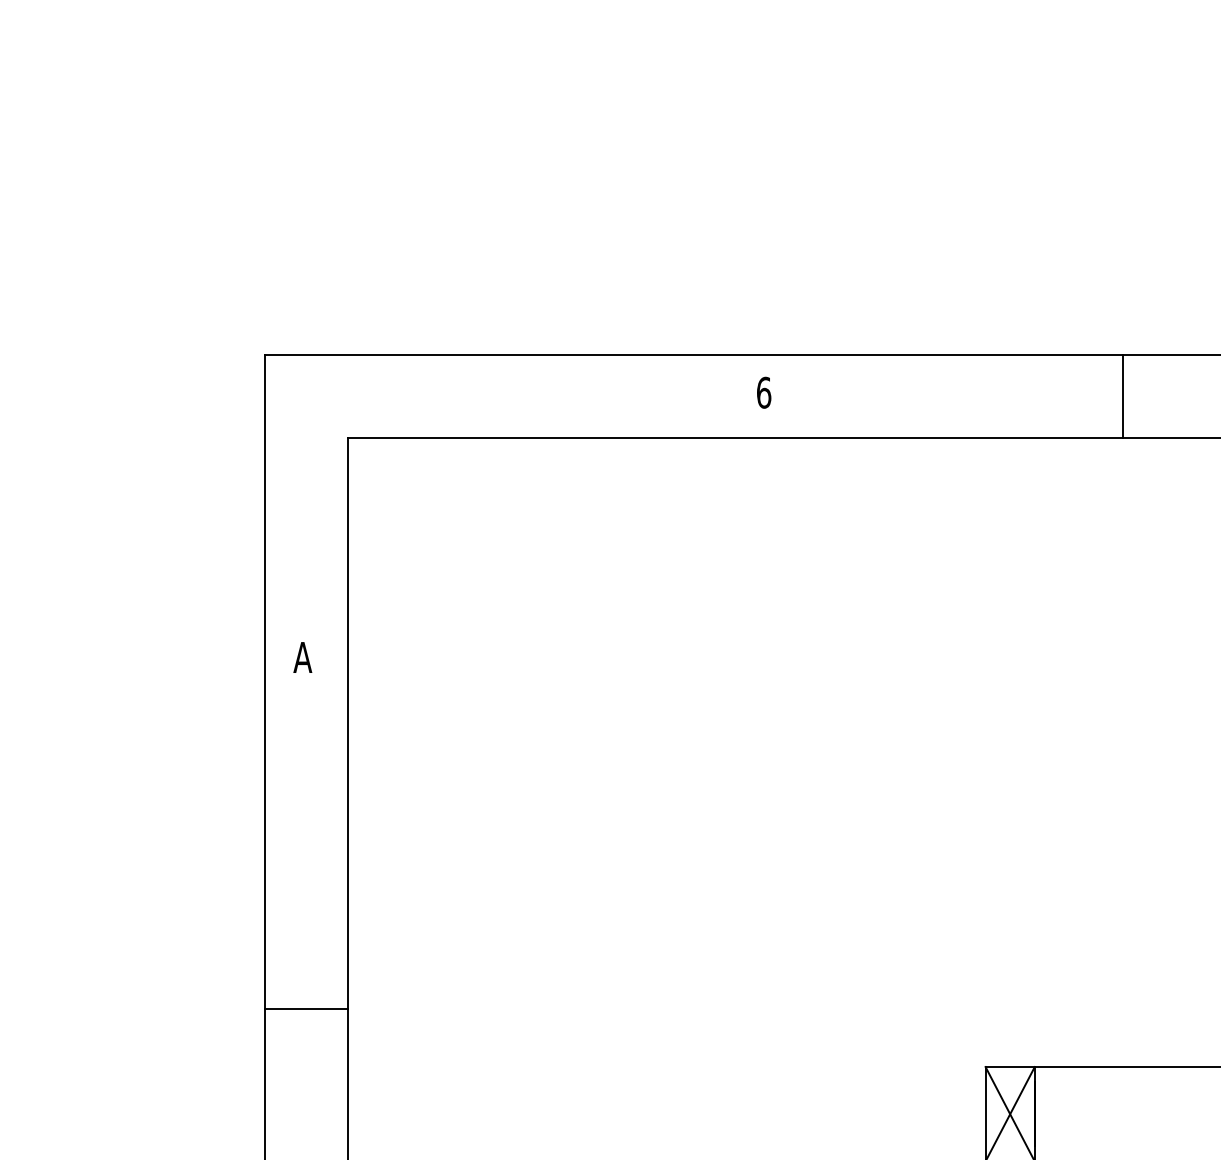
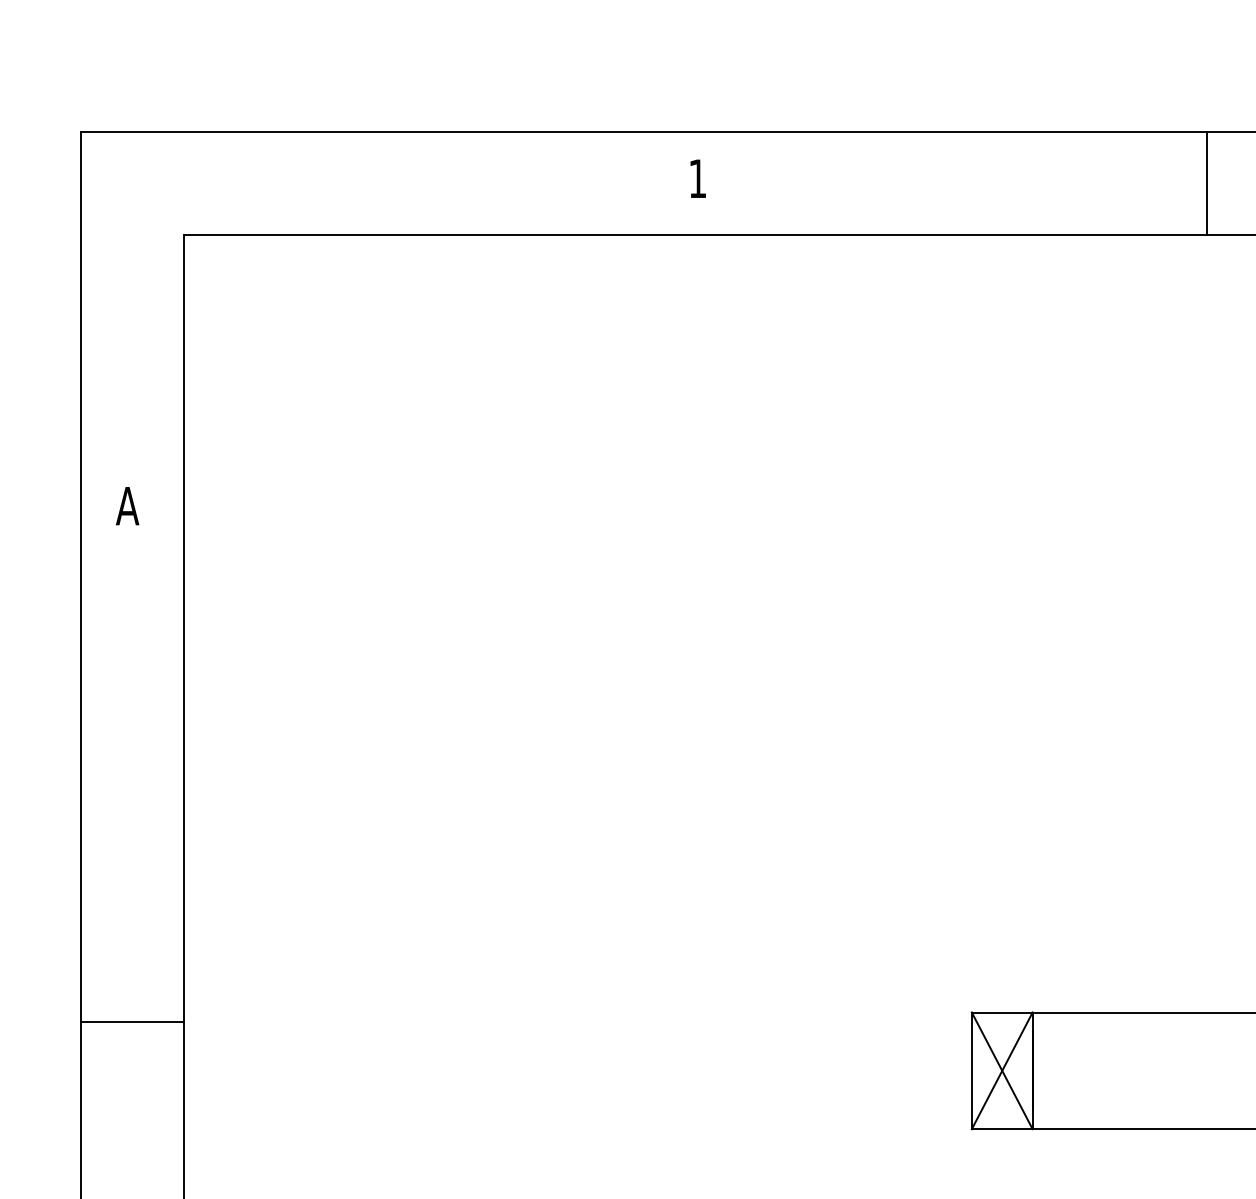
text: (764, 392) -> (698, 178), 6 -> 1
line: (1123, 396) -> (1206, 183), moved
line: (306, 1009) -> (132, 1022), moved

